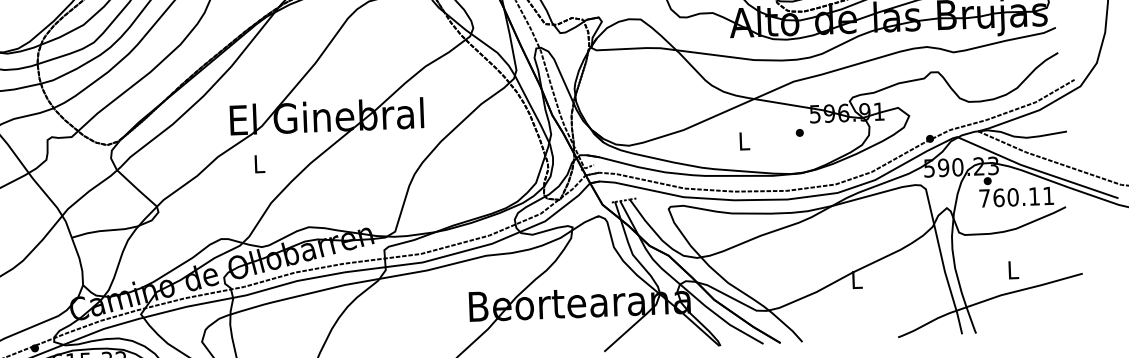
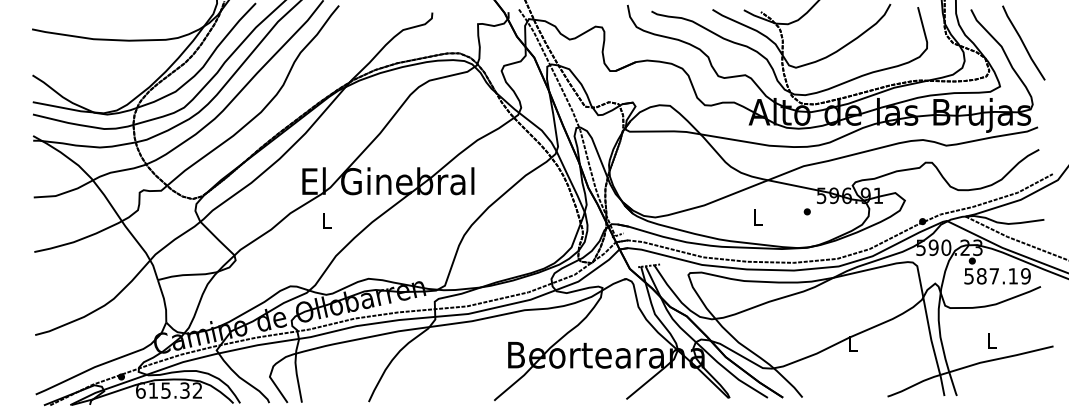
text: (1016, 197) -> (997, 276), 760.11 -> 587.19

